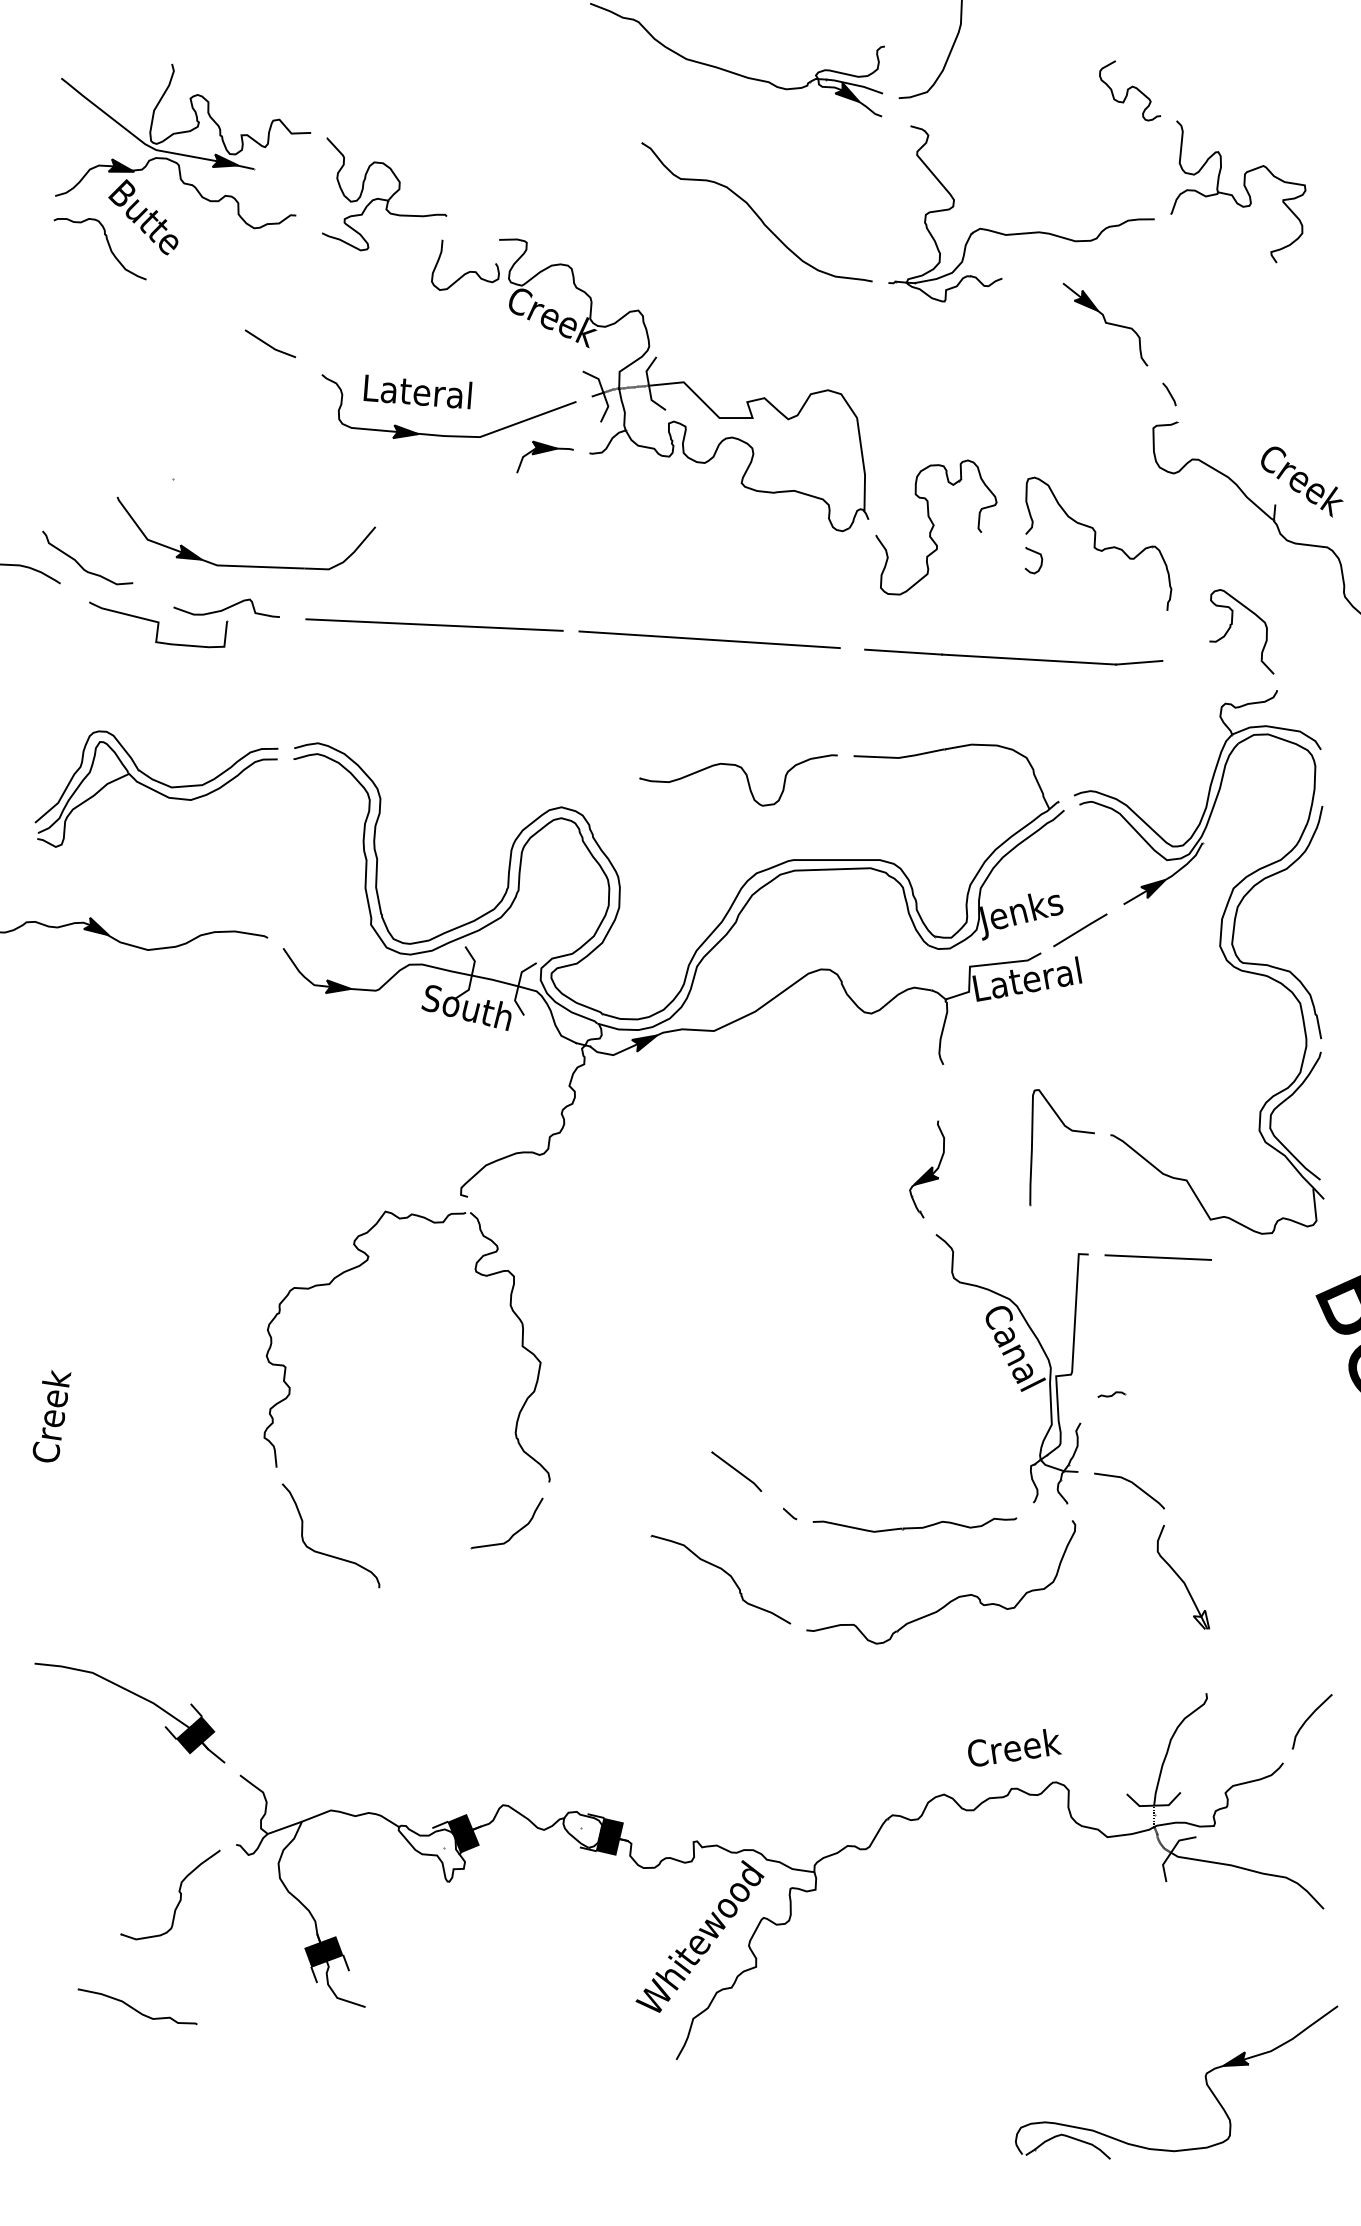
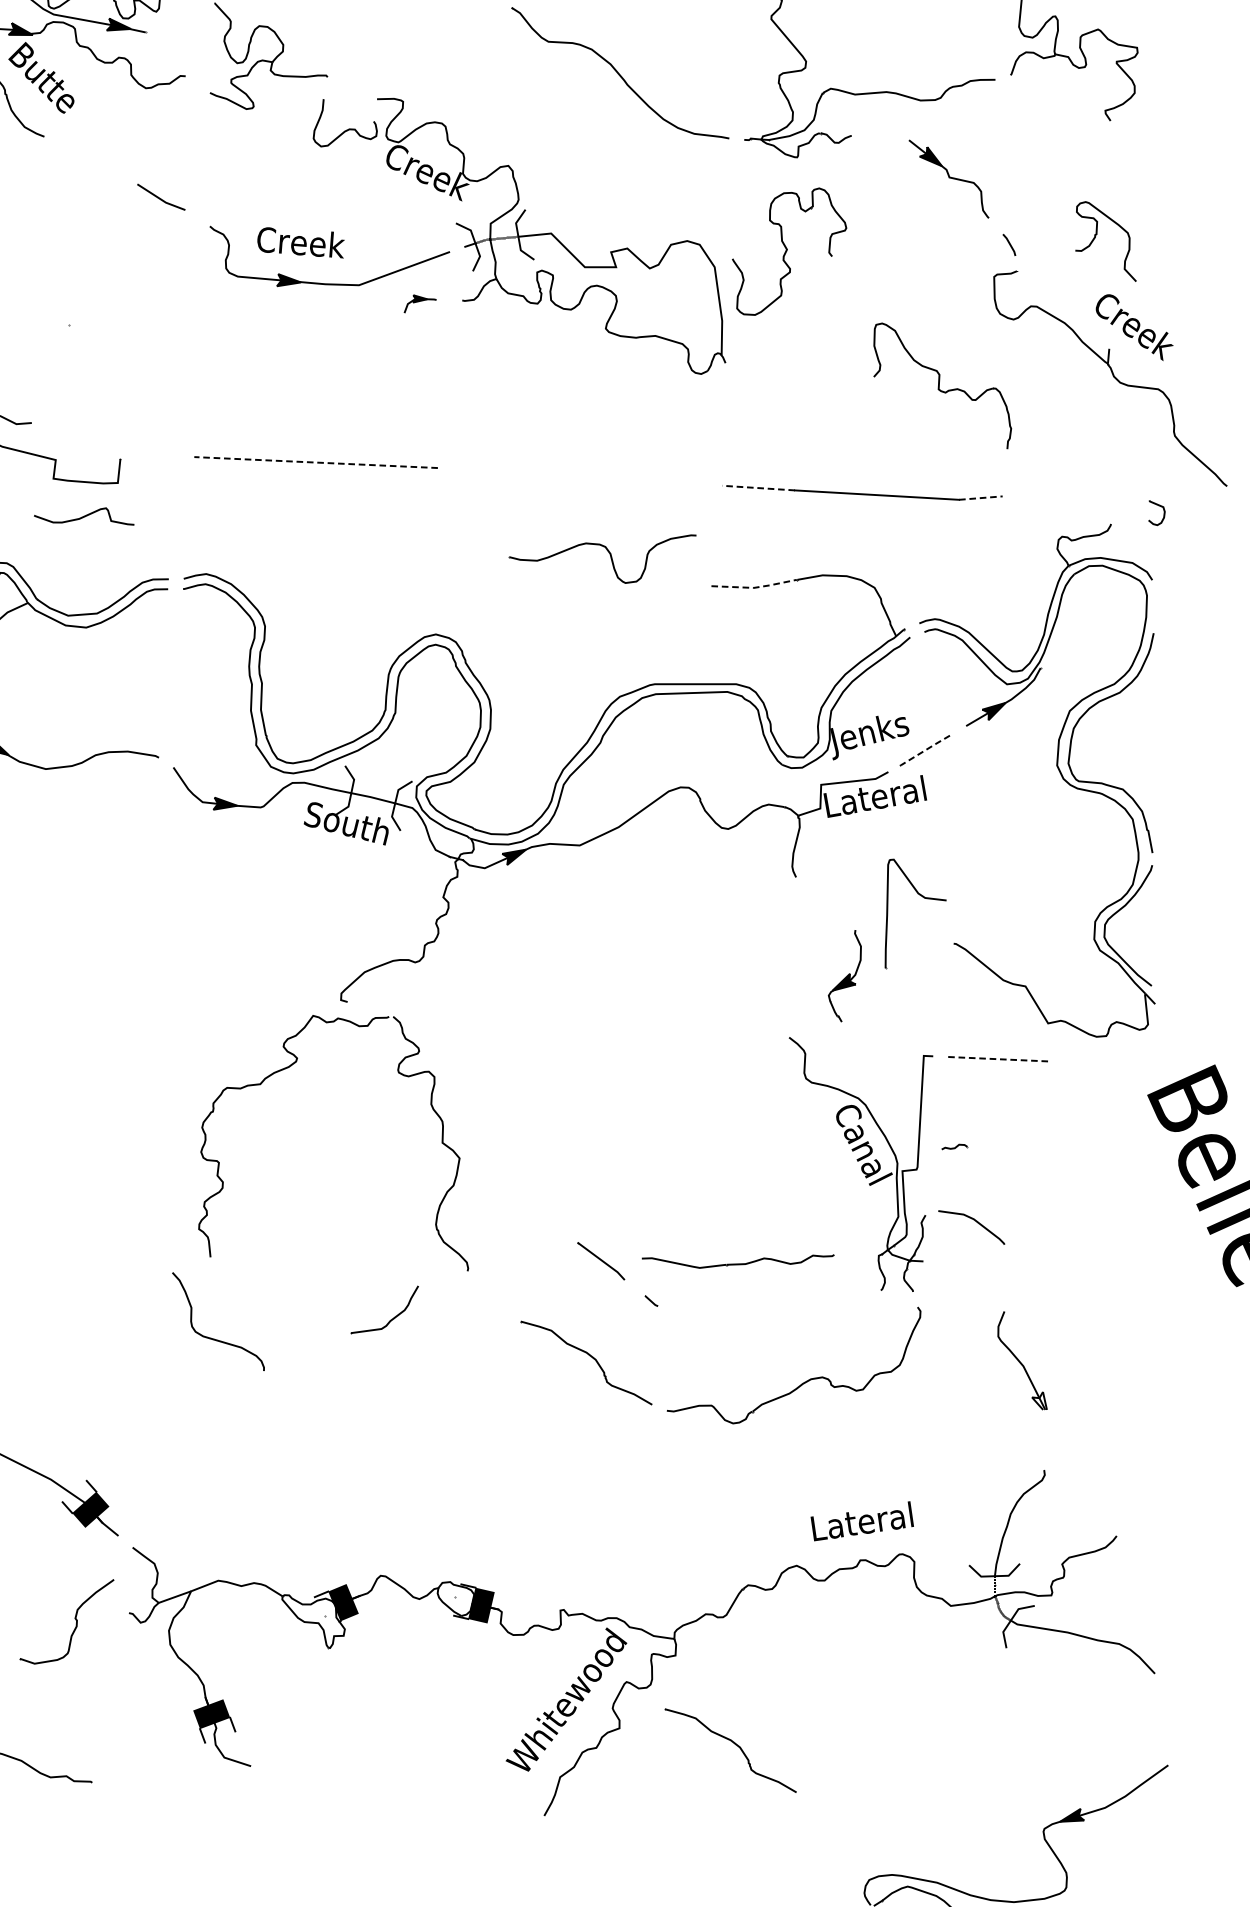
text: (417, 391) -> (300, 242), Lateral -> Creek
part: (544, 456) -> (419, 303), size x0.6
part: (936, 527) -> (789, 251), moved
curve: (1035, 553) -> (1158, 506), moved
part: (245, 565) -> (137, 406), removed
curve: (226, 607) -> (84, 515), moved
line: (433, 625) -> (315, 462), solid -> dashed
curve: (1231, 627) -> (1096, 237), moved
line: (709, 639) -> (575, 476), removed
line: (903, 652) -> (758, 488), solid -> dashed
line: (1139, 662) -> (981, 497), solid -> dashed
line: (899, 757) -> (754, 587), solid -> dashed
part: (746, 779) -> (610, 558), moved
line: (1080, 930) -> (925, 750), solid -> dashed
part: (1071, 1131) -> (924, 898), moved
part: (927, 1169) -> (845, 976), moved
line: (1158, 1257) -> (999, 1059), solid -> dashed
part: (360, 1266) -> (289, 1067), moved
part: (1111, 1394) -> (954, 1146), moved
curve: (1134, 1485) -> (976, 1222), moved
part: (914, 1524) -> (737, 1260), moved
curve: (1309, 1718) -> (1141, 1493), removed
text: (1013, 1747) -> (862, 1521), Creek -> Lateral
part: (178, 1891) -> (74, 1618), moved
part: (878, 1984) -> (734, 1744), added

